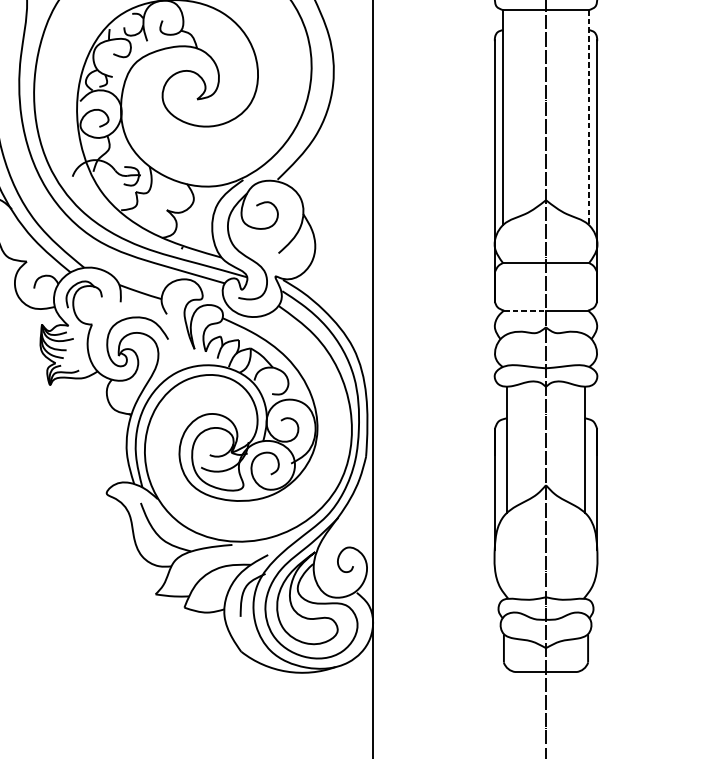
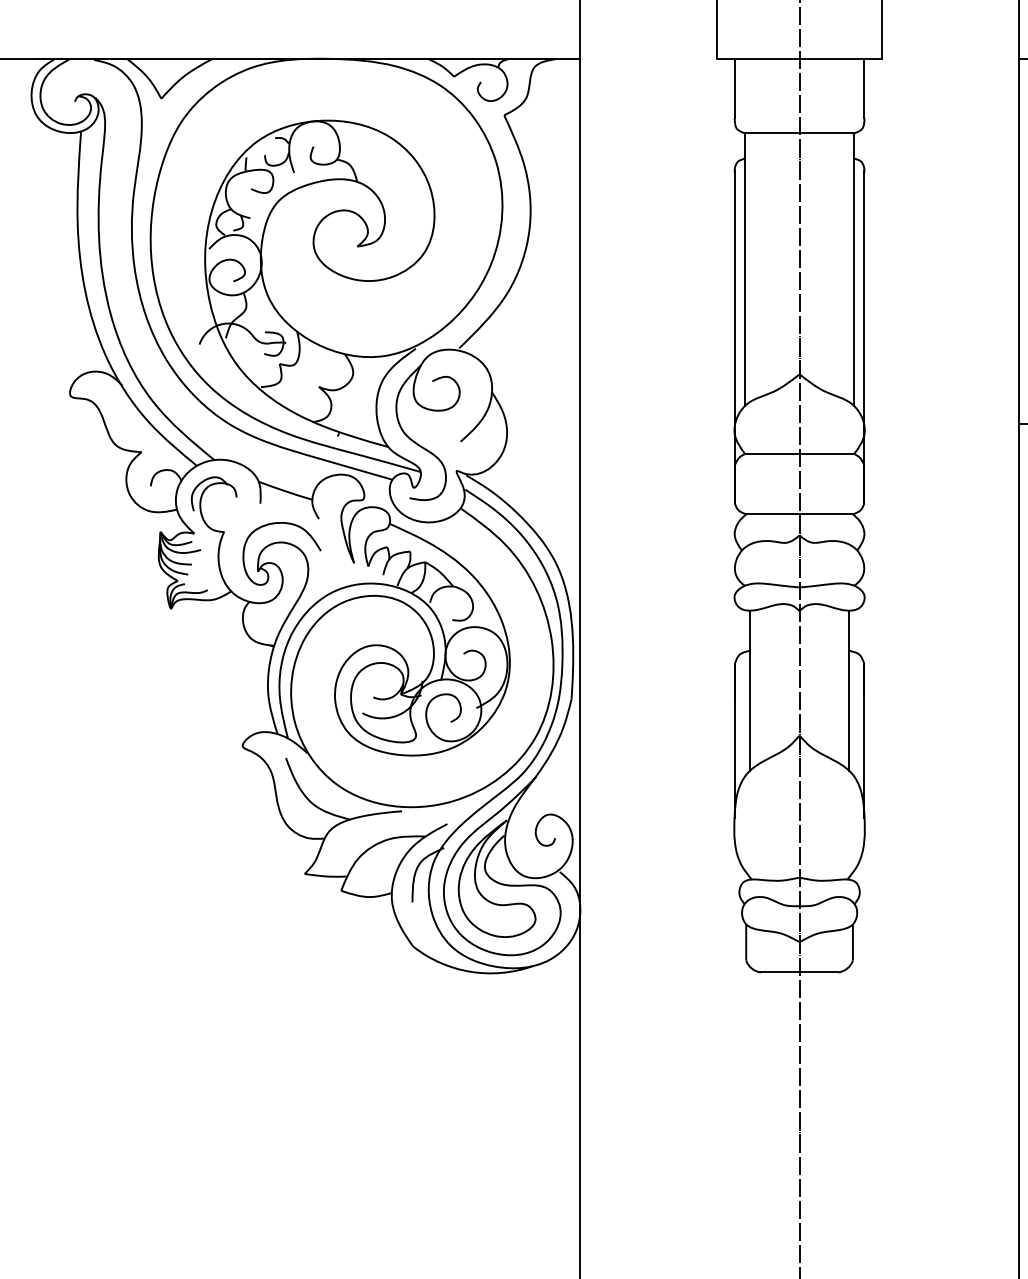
line: (589, 117) -> (854, 269), dashed -> solid
line: (524, 310) -> (772, 514), dashed -> solid

